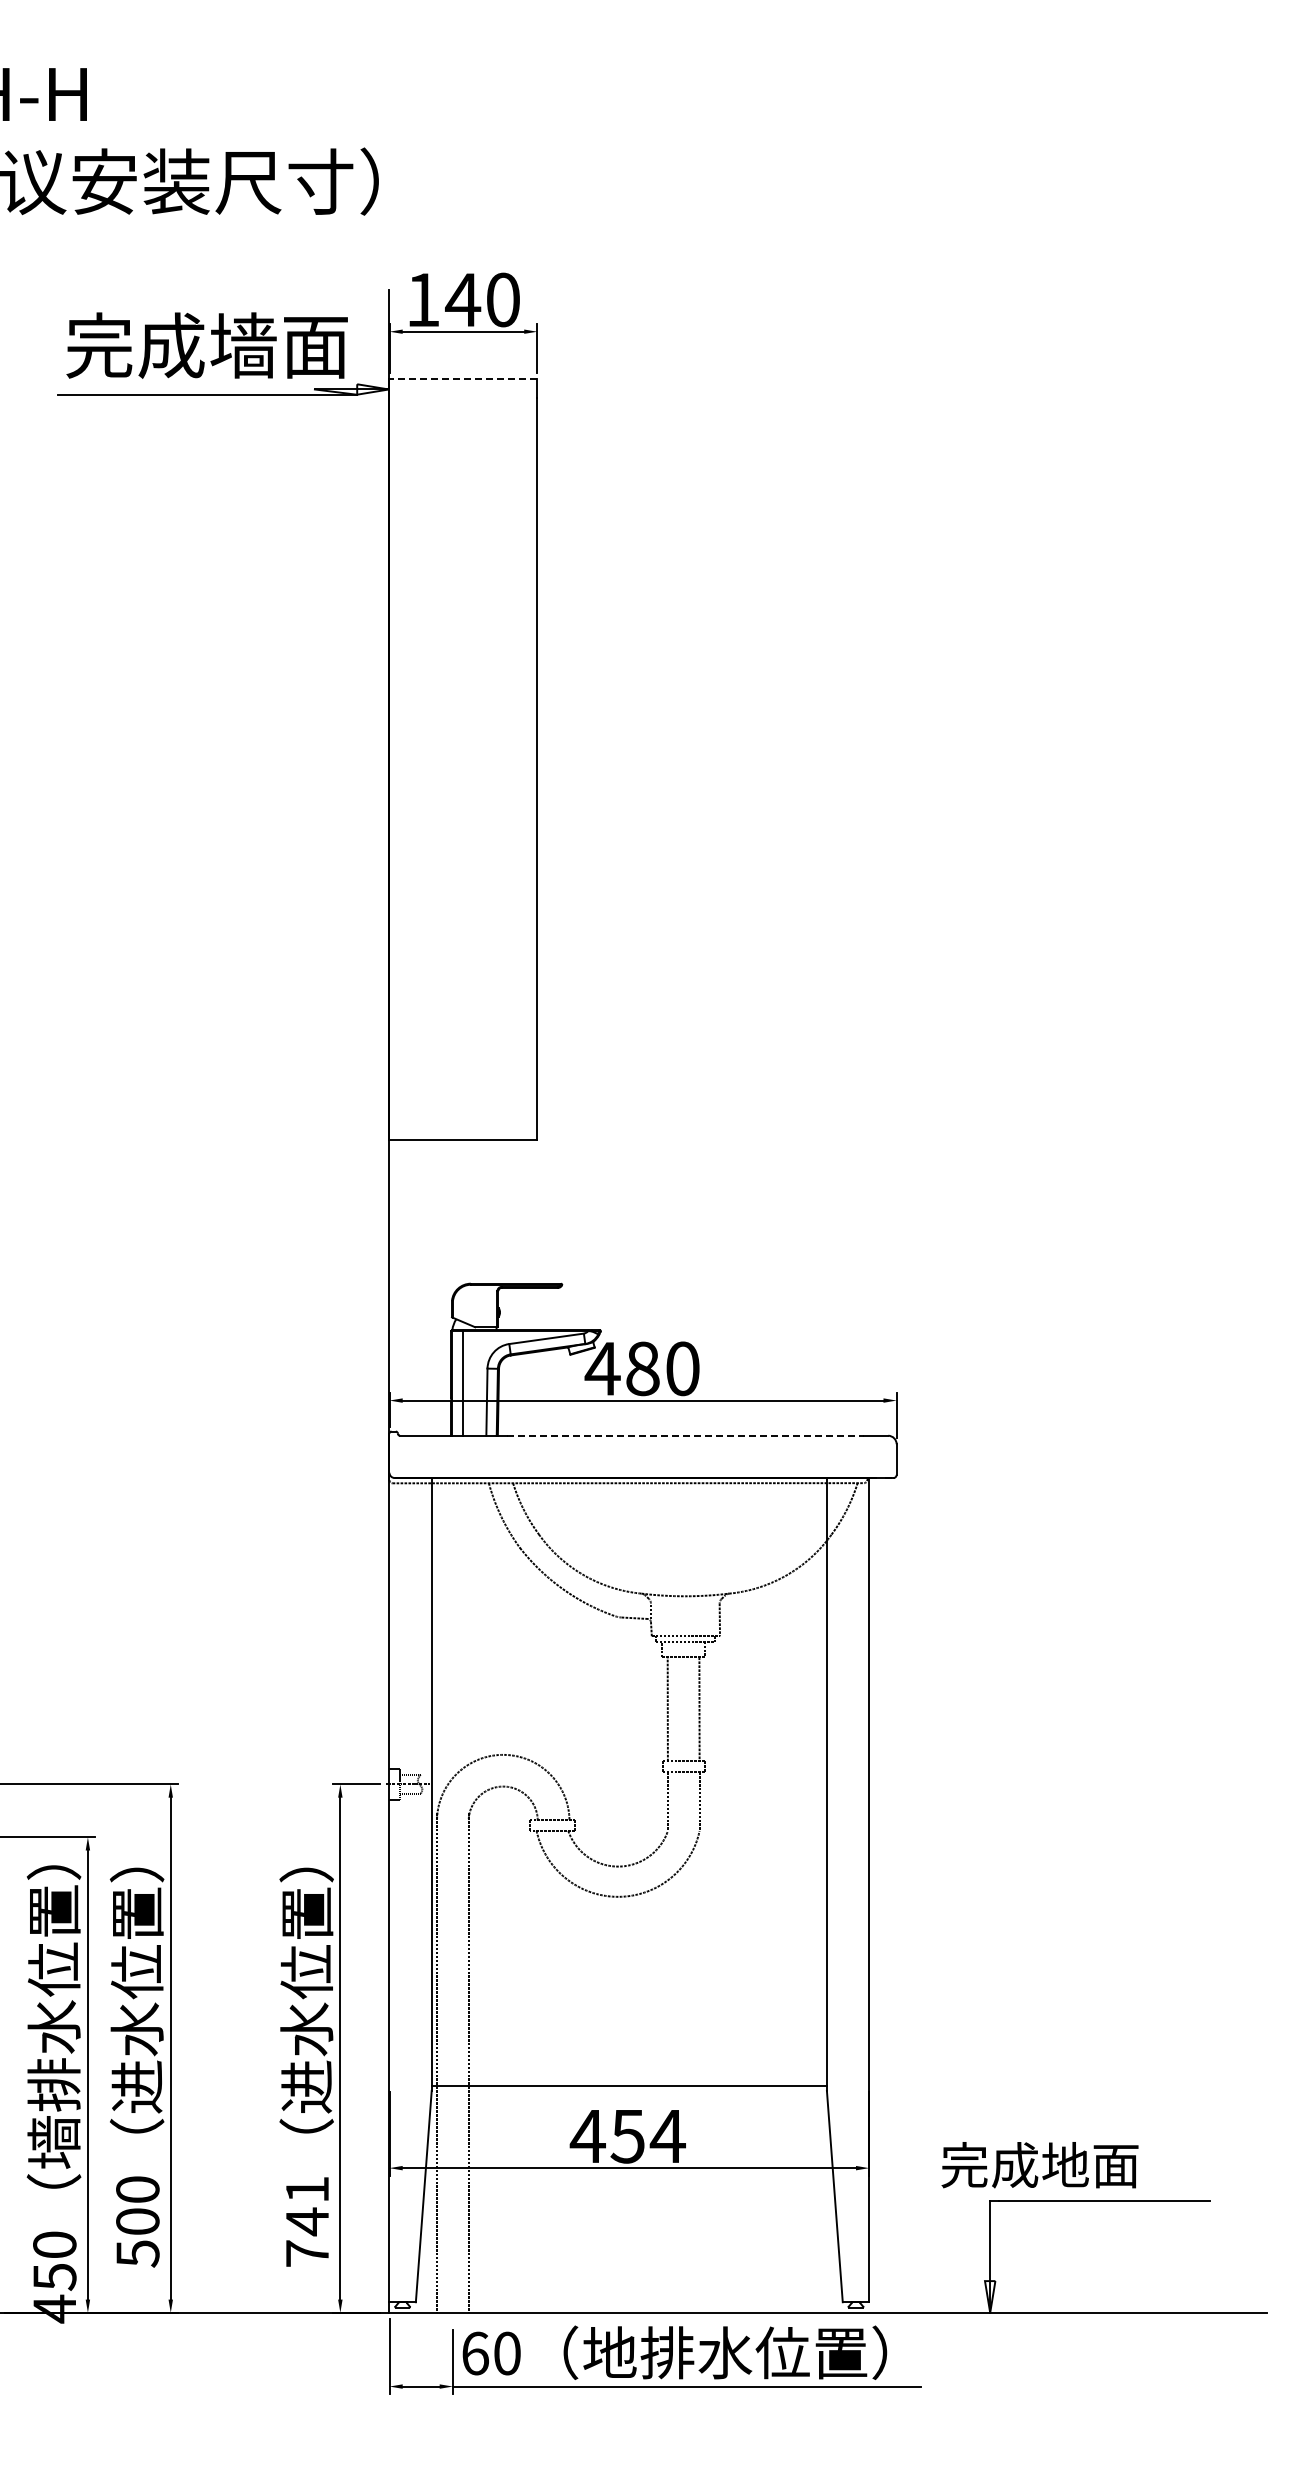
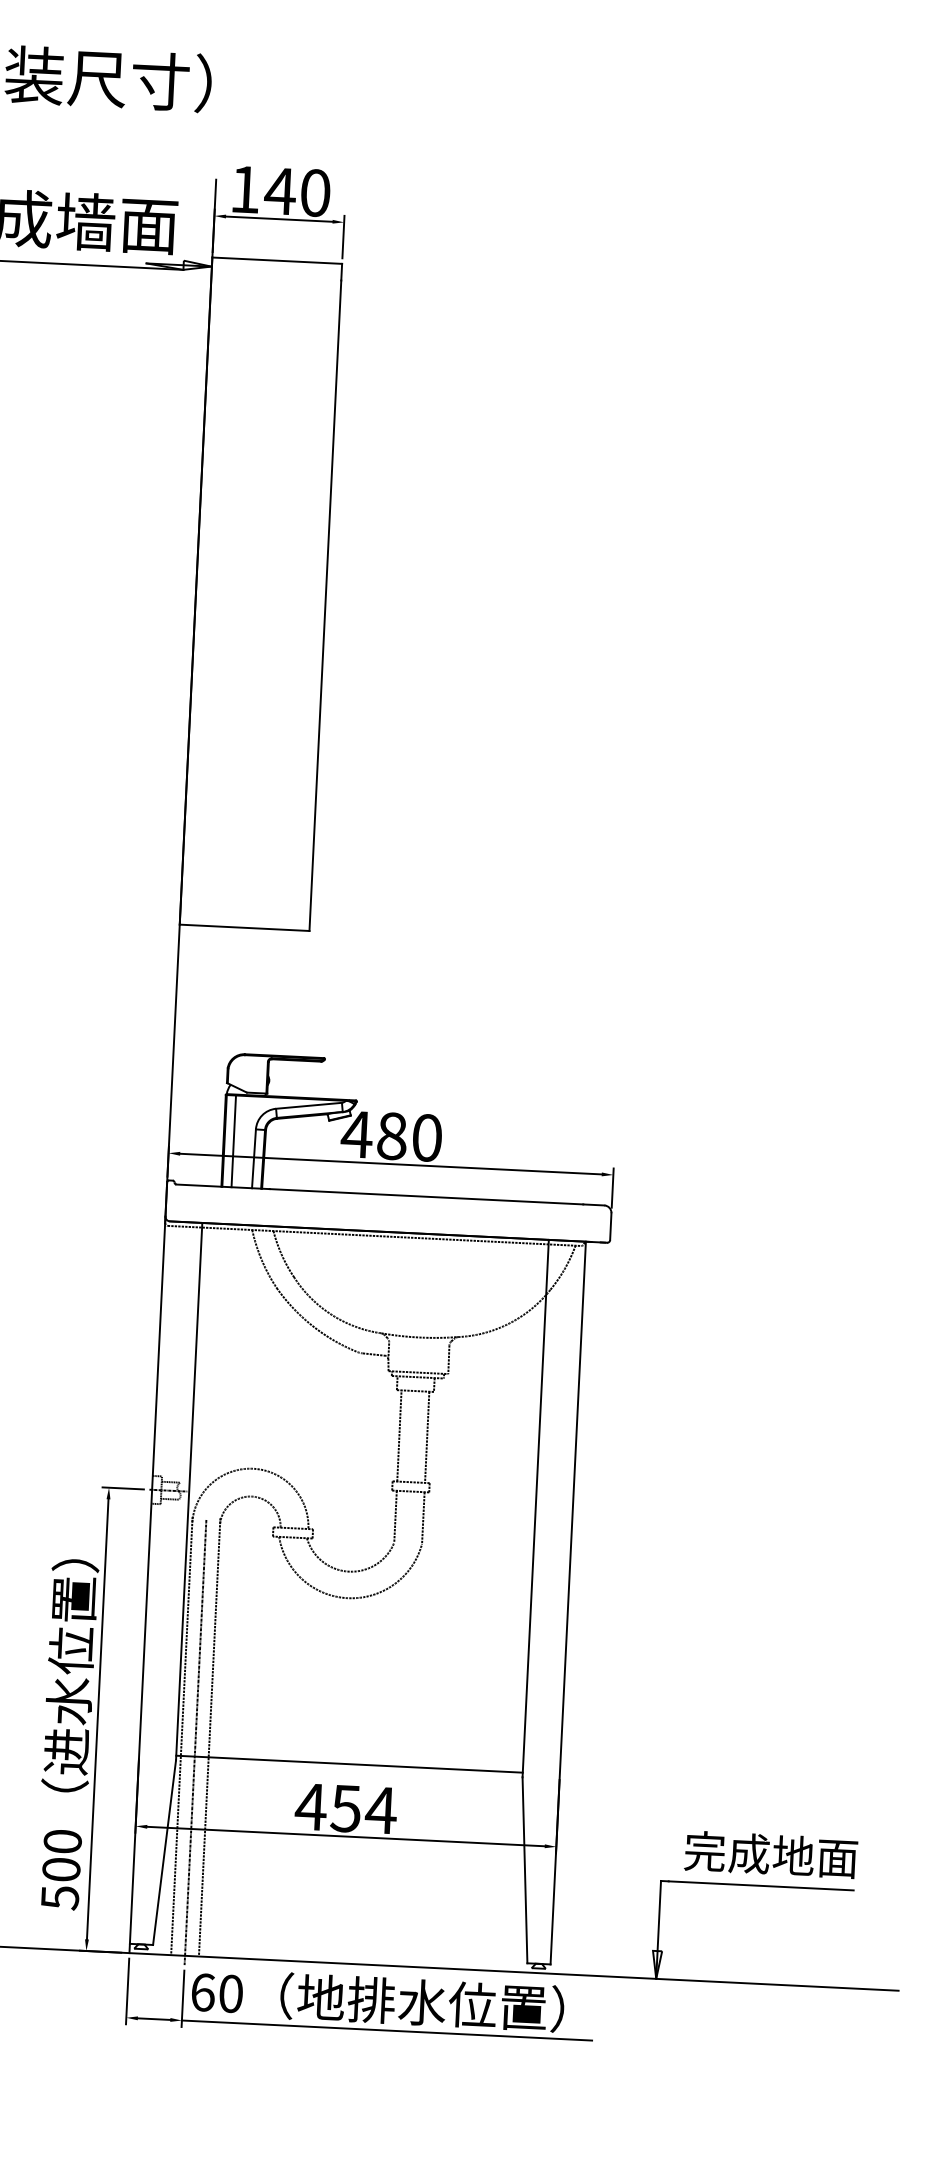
line: (463, 379) -> (277, 261), dashed -> solid
line: (685, 1435) -> (426, 1196), dashed -> solid
line: (452, 2069) -> (195, 1742), added
text: (1039, 2165) -> (770, 1854), moved
text: (307, 2221) -> (61, 1869), 741 -> 500

